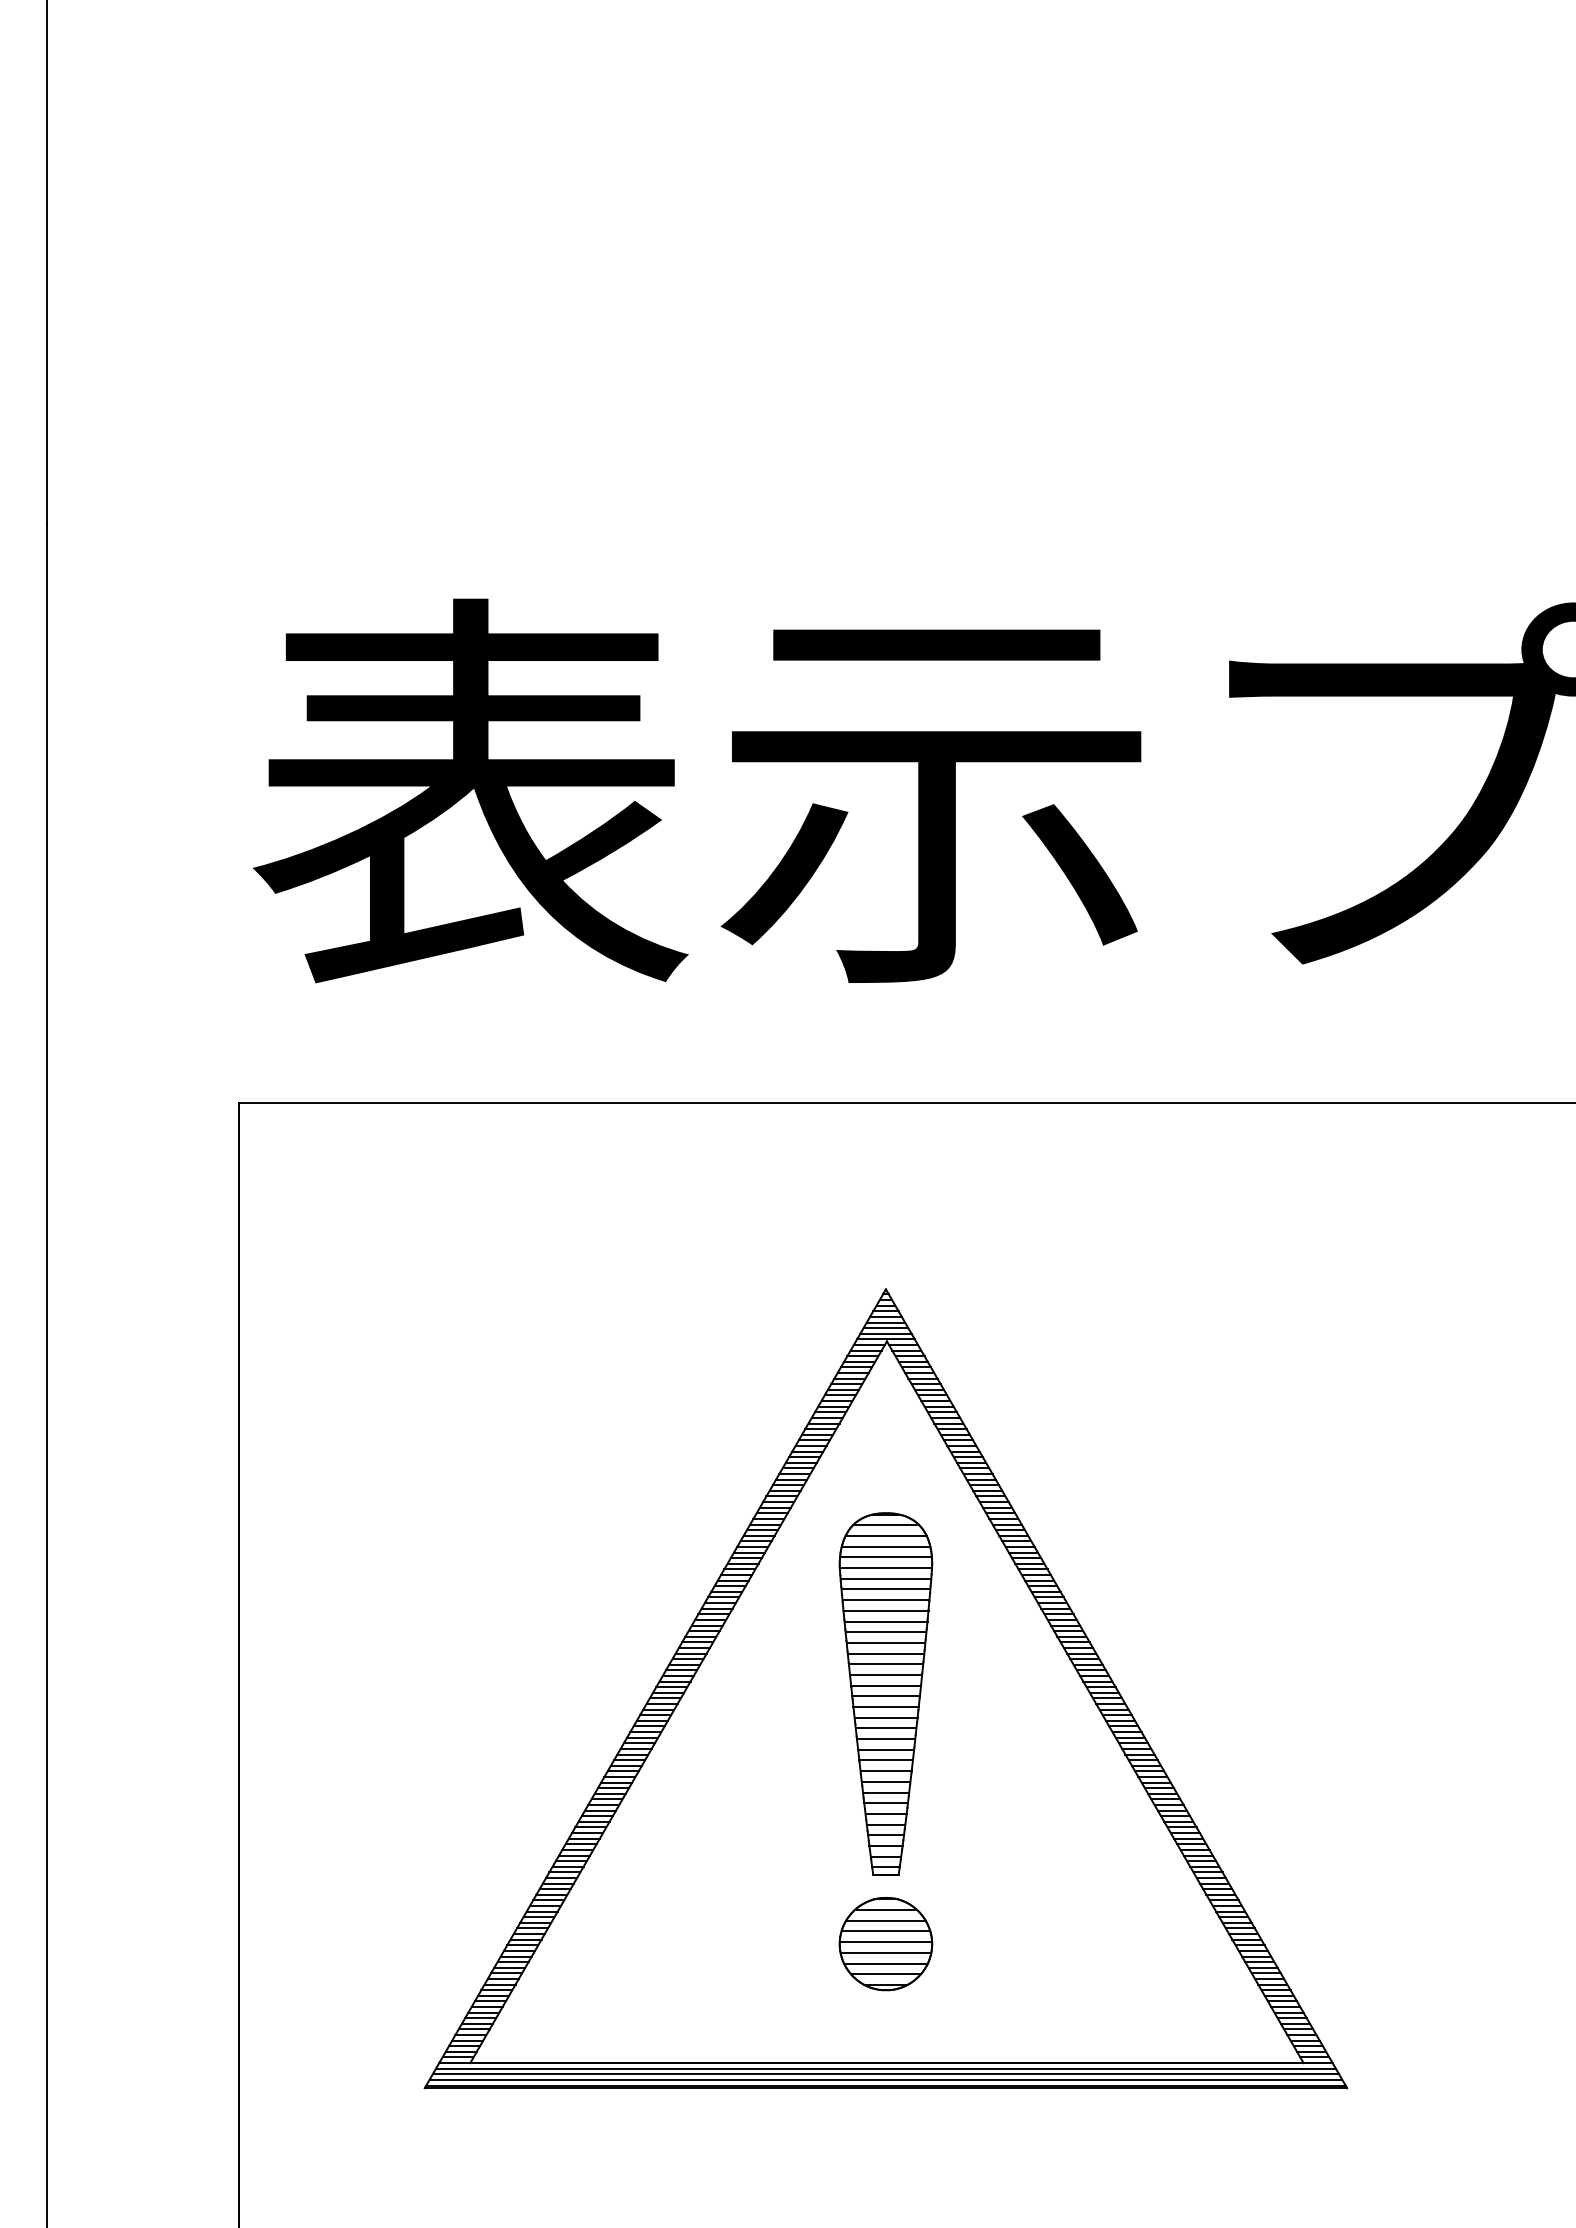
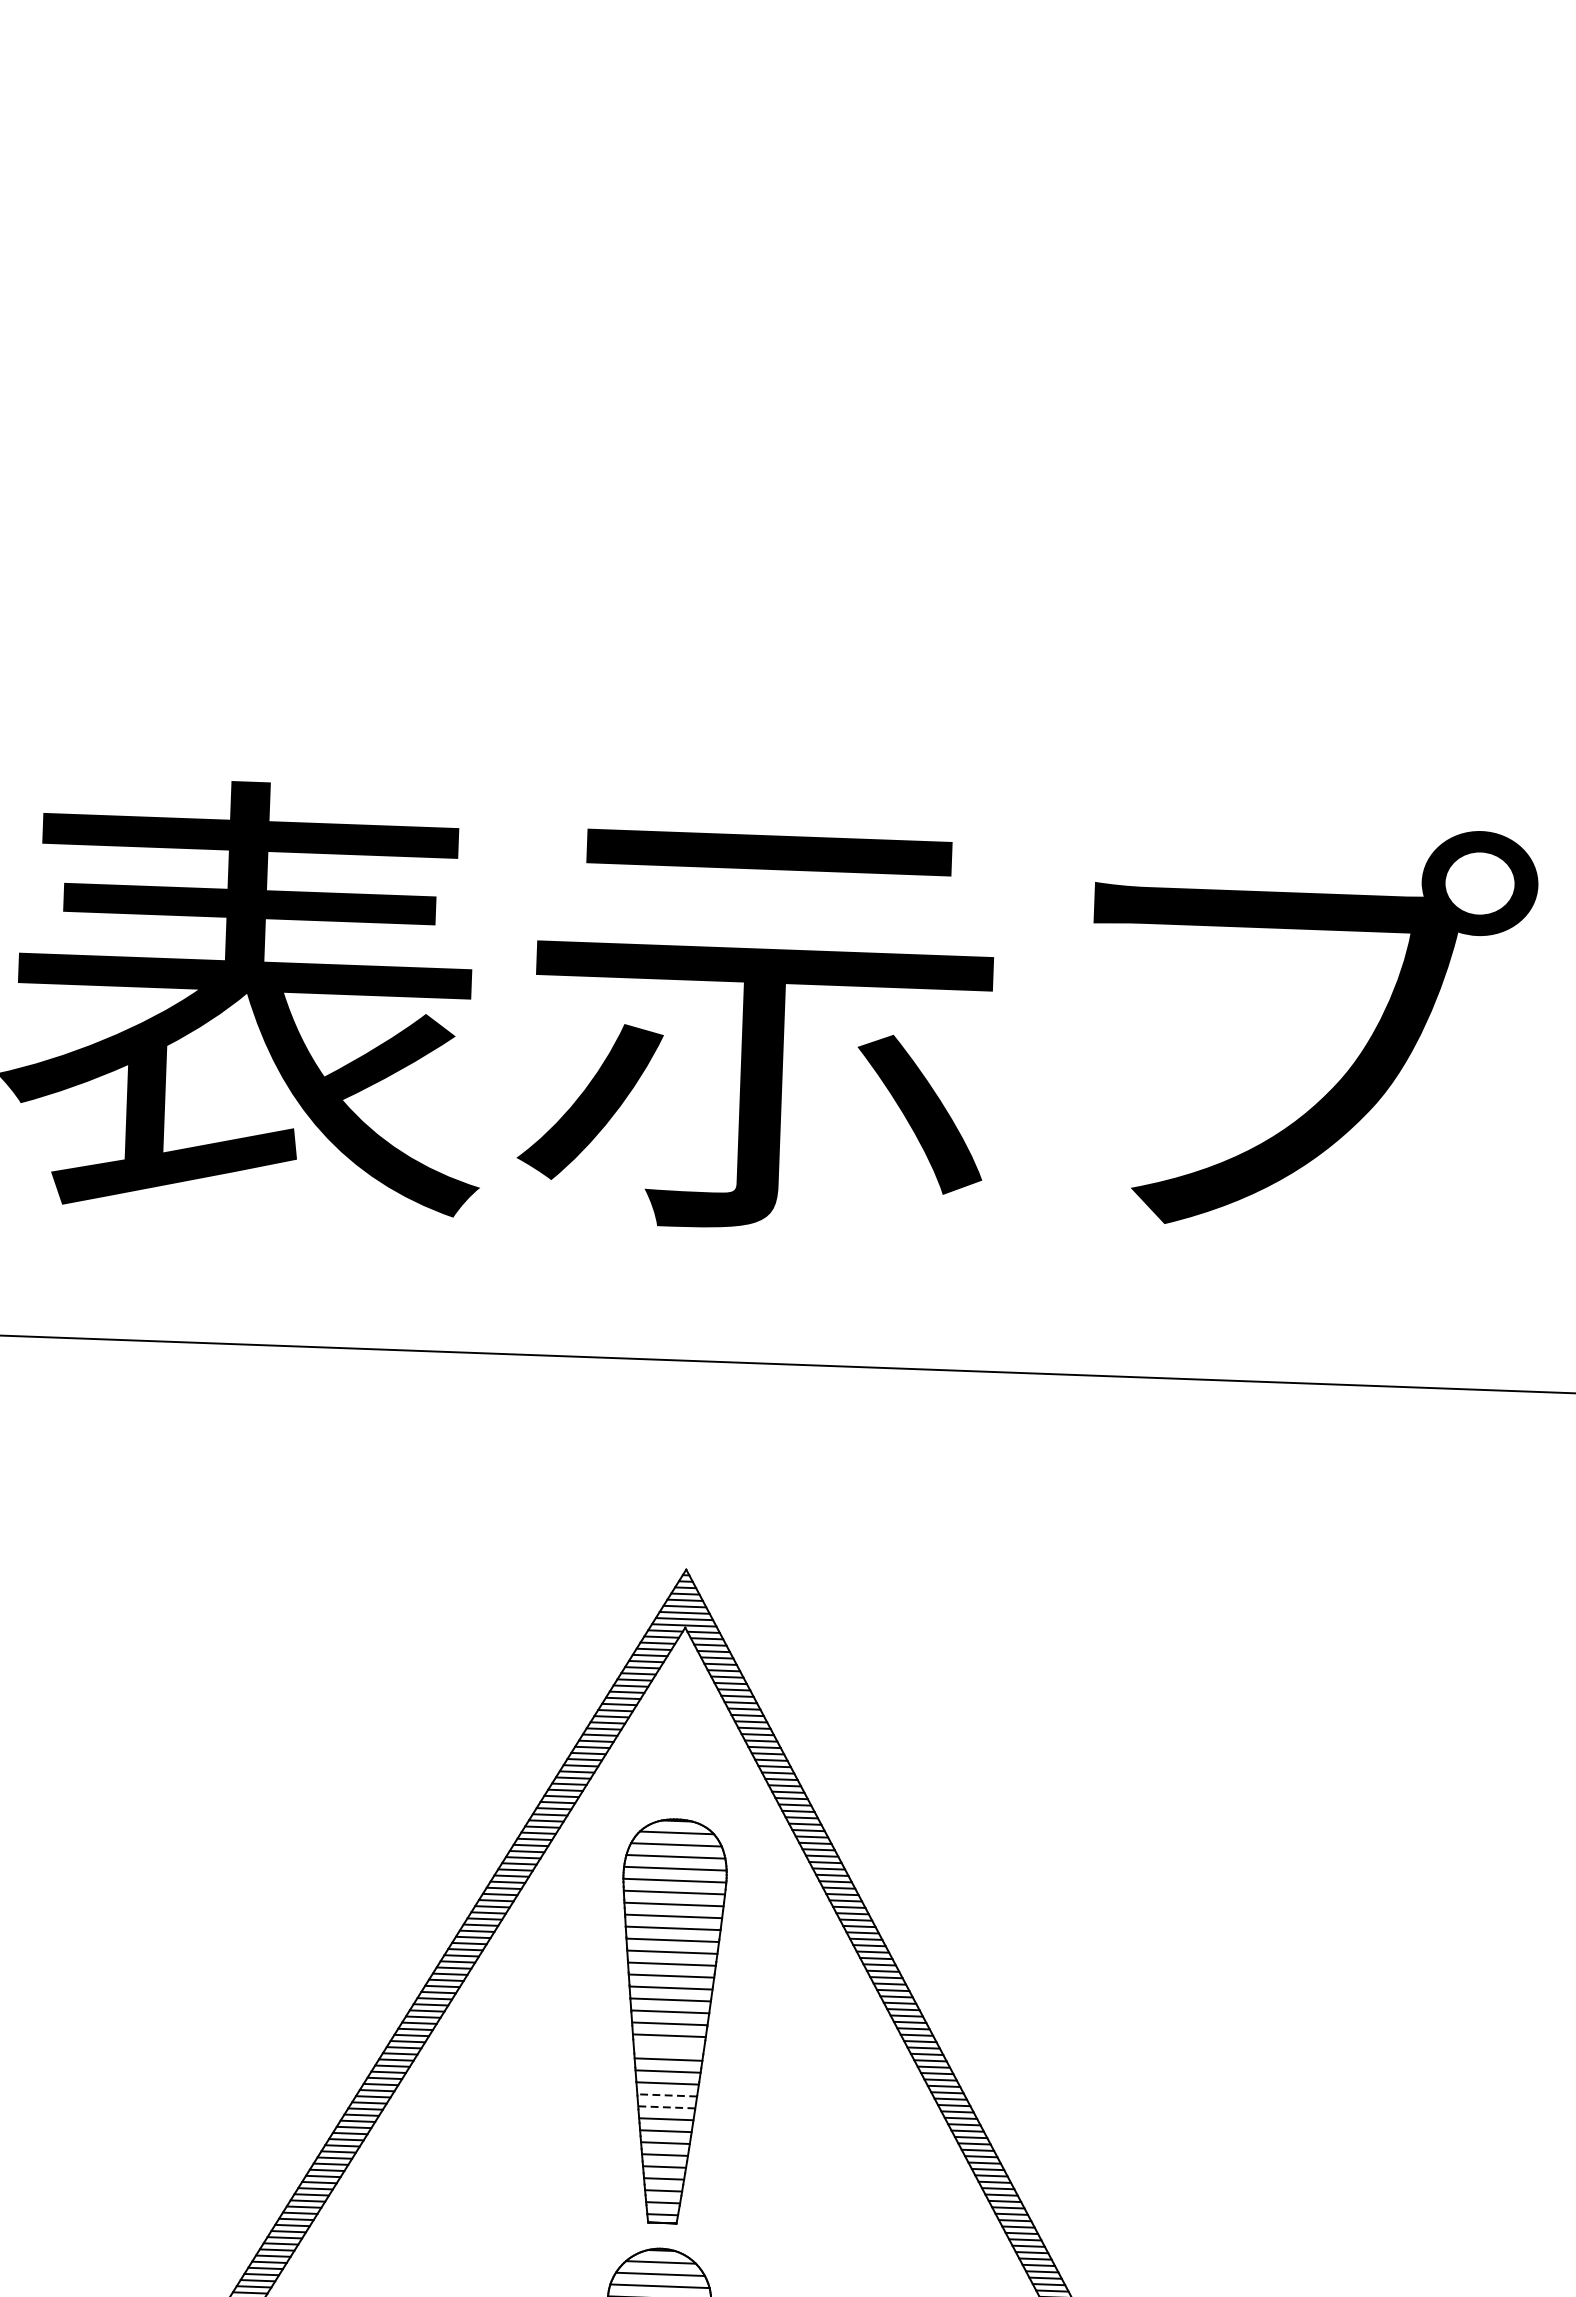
line: (885, 1717) -> (668, 2047), removed
line: (886, 1760) -> (667, 2095), solid -> dashed
line: (886, 1771) -> (667, 2107), solid -> dashed

